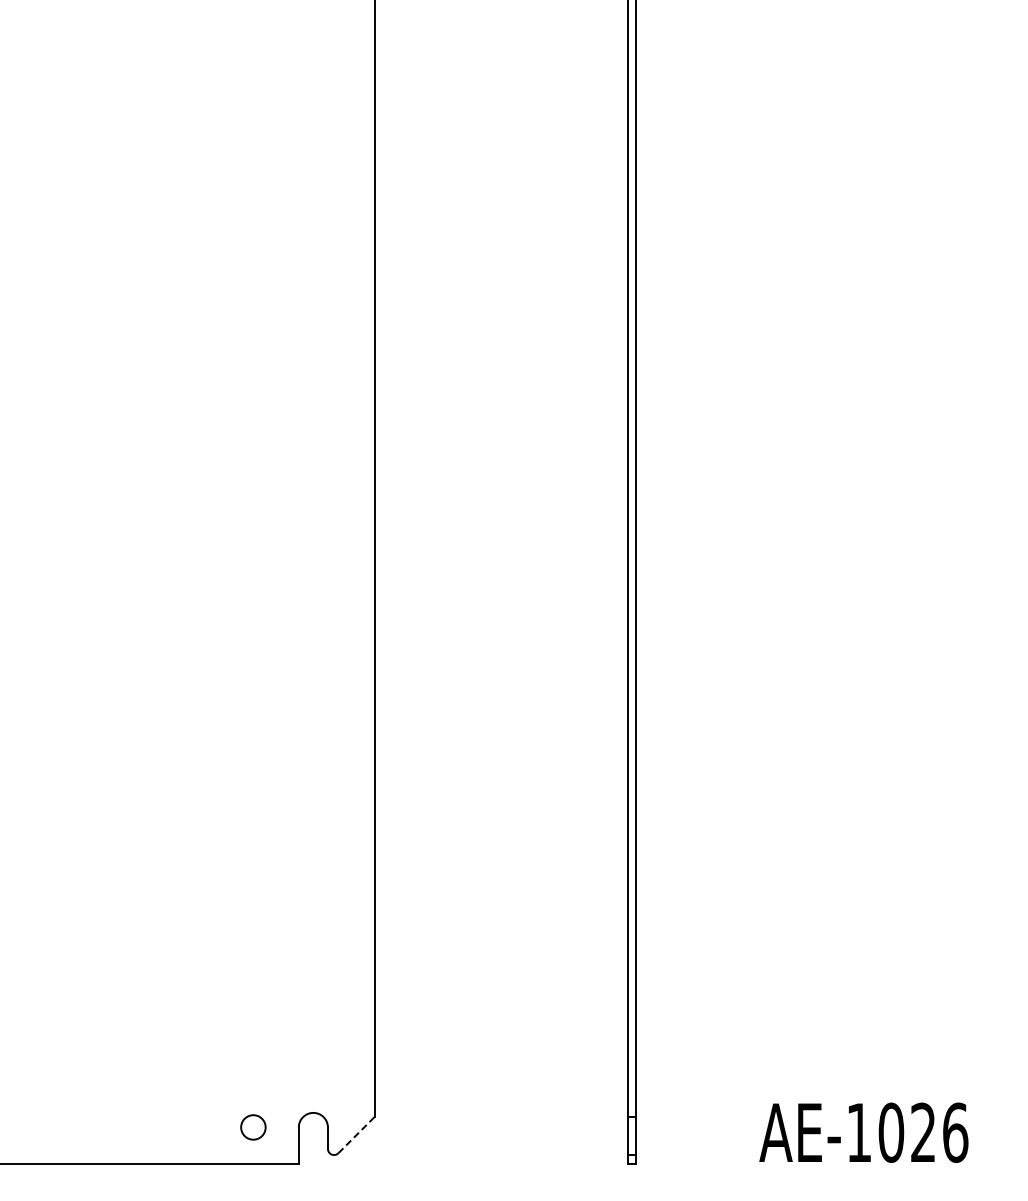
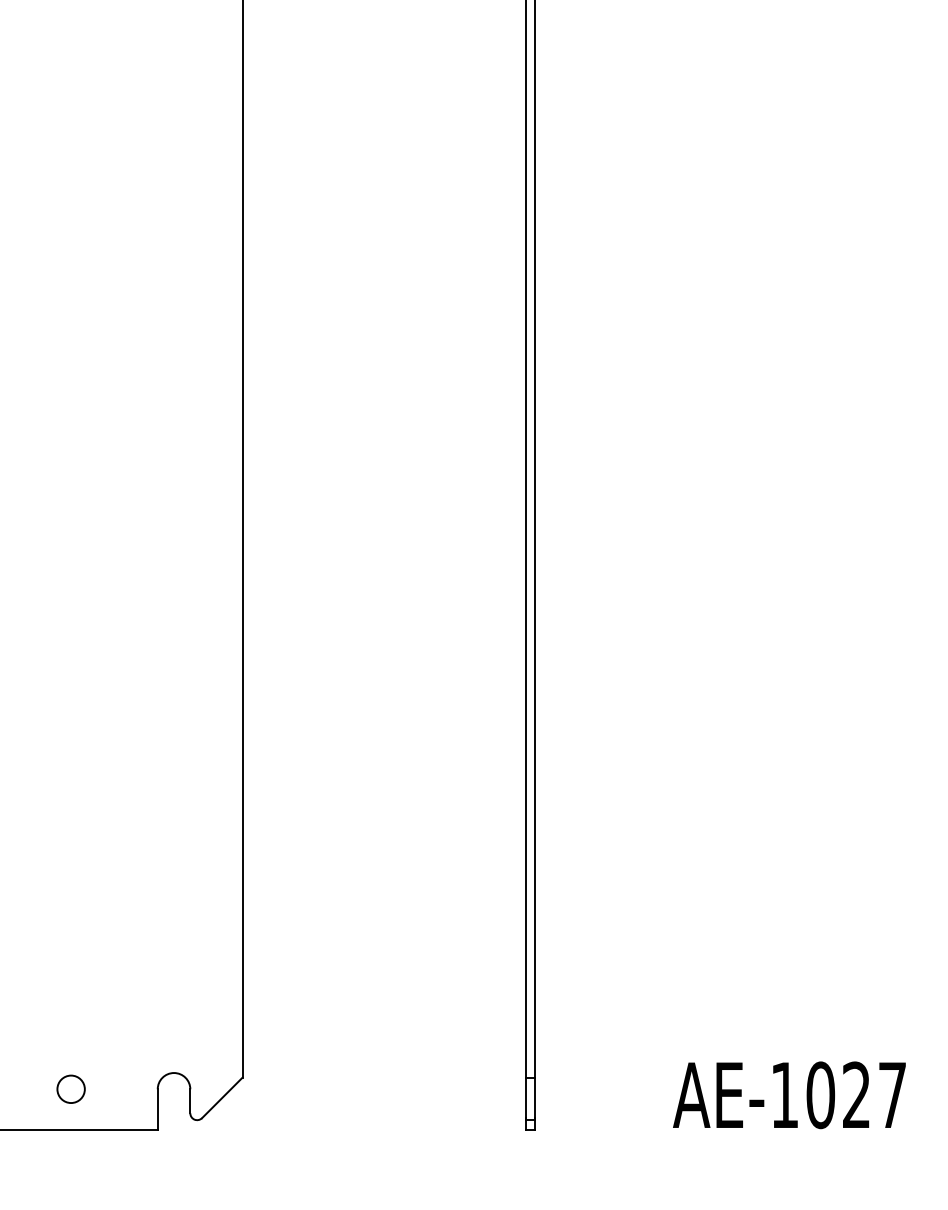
circle: (253, 1127) -> (71, 1089), moved
text: (955, 1132) -> (892, 1094), AE-1026 -> AE-1027
line: (356, 1135) -> (222, 1098), dashed -> solid

